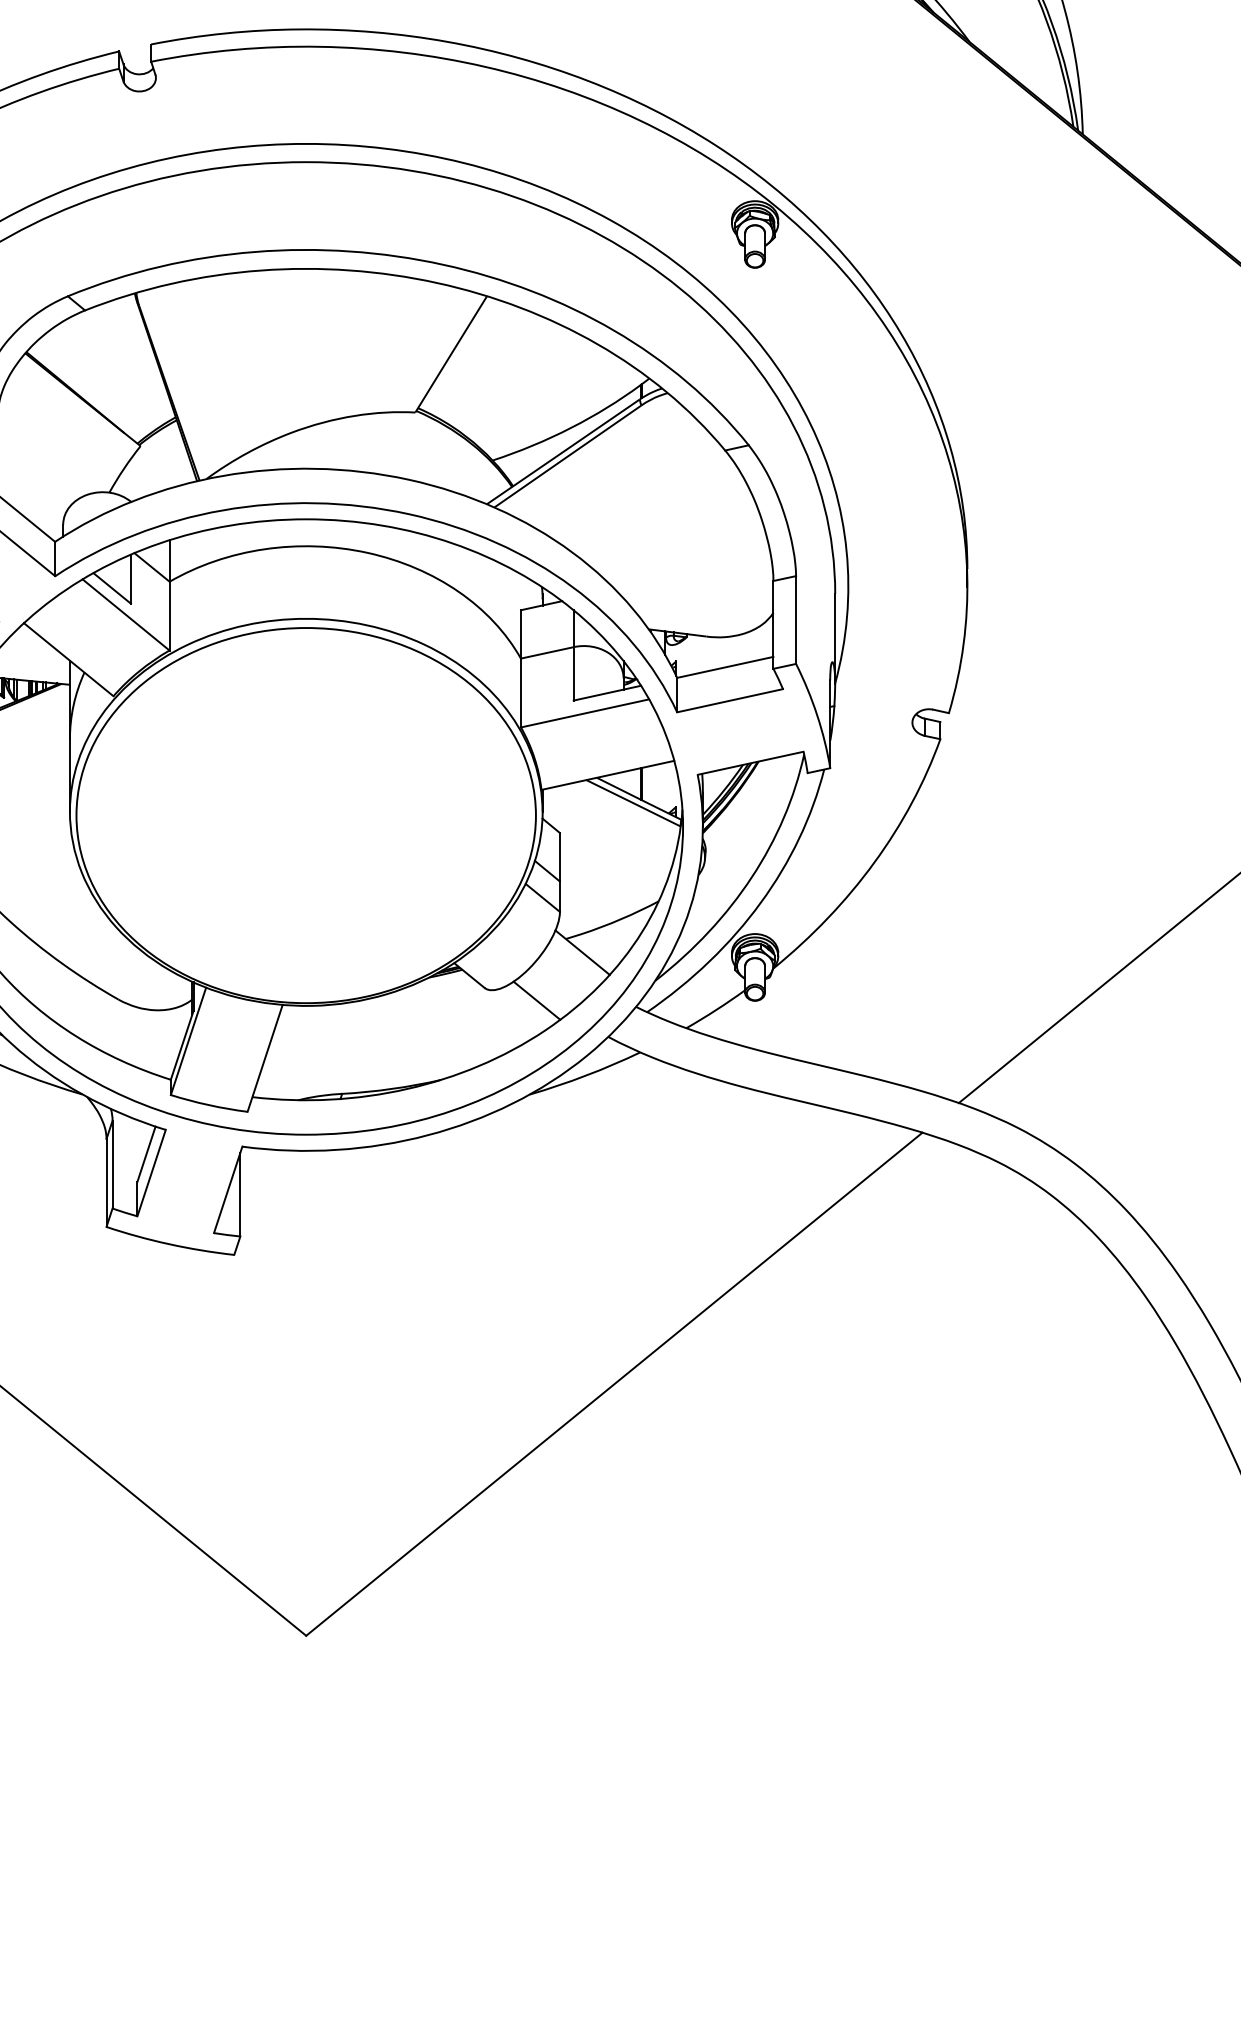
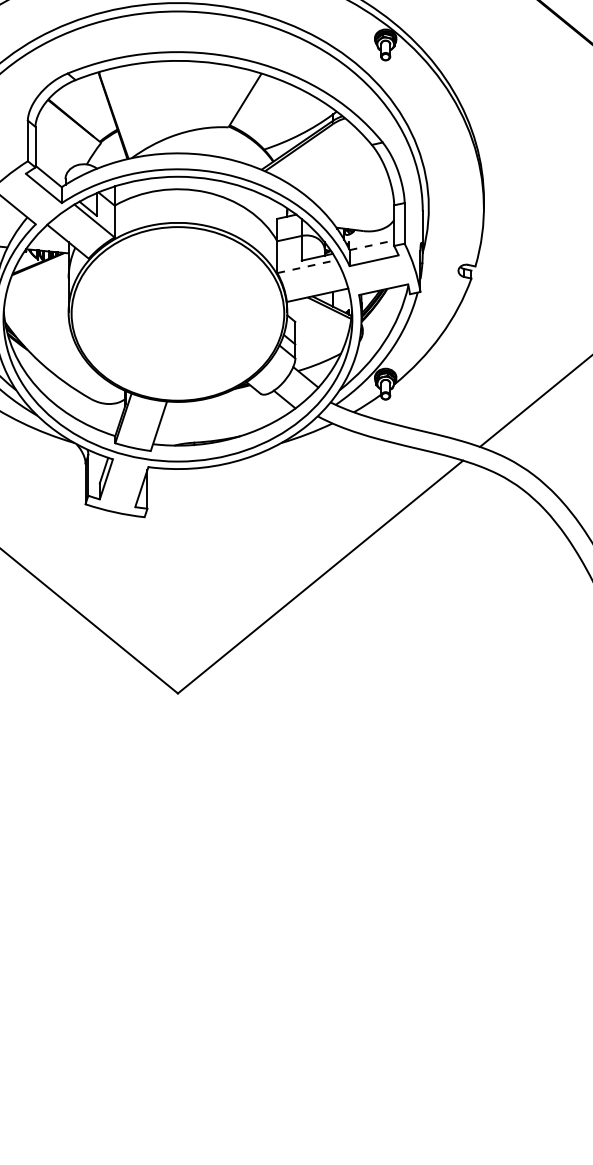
line: (724, 667) -> (371, 245), solid -> dashed
line: (586, 713) -> (307, 266), solid -> dashed

